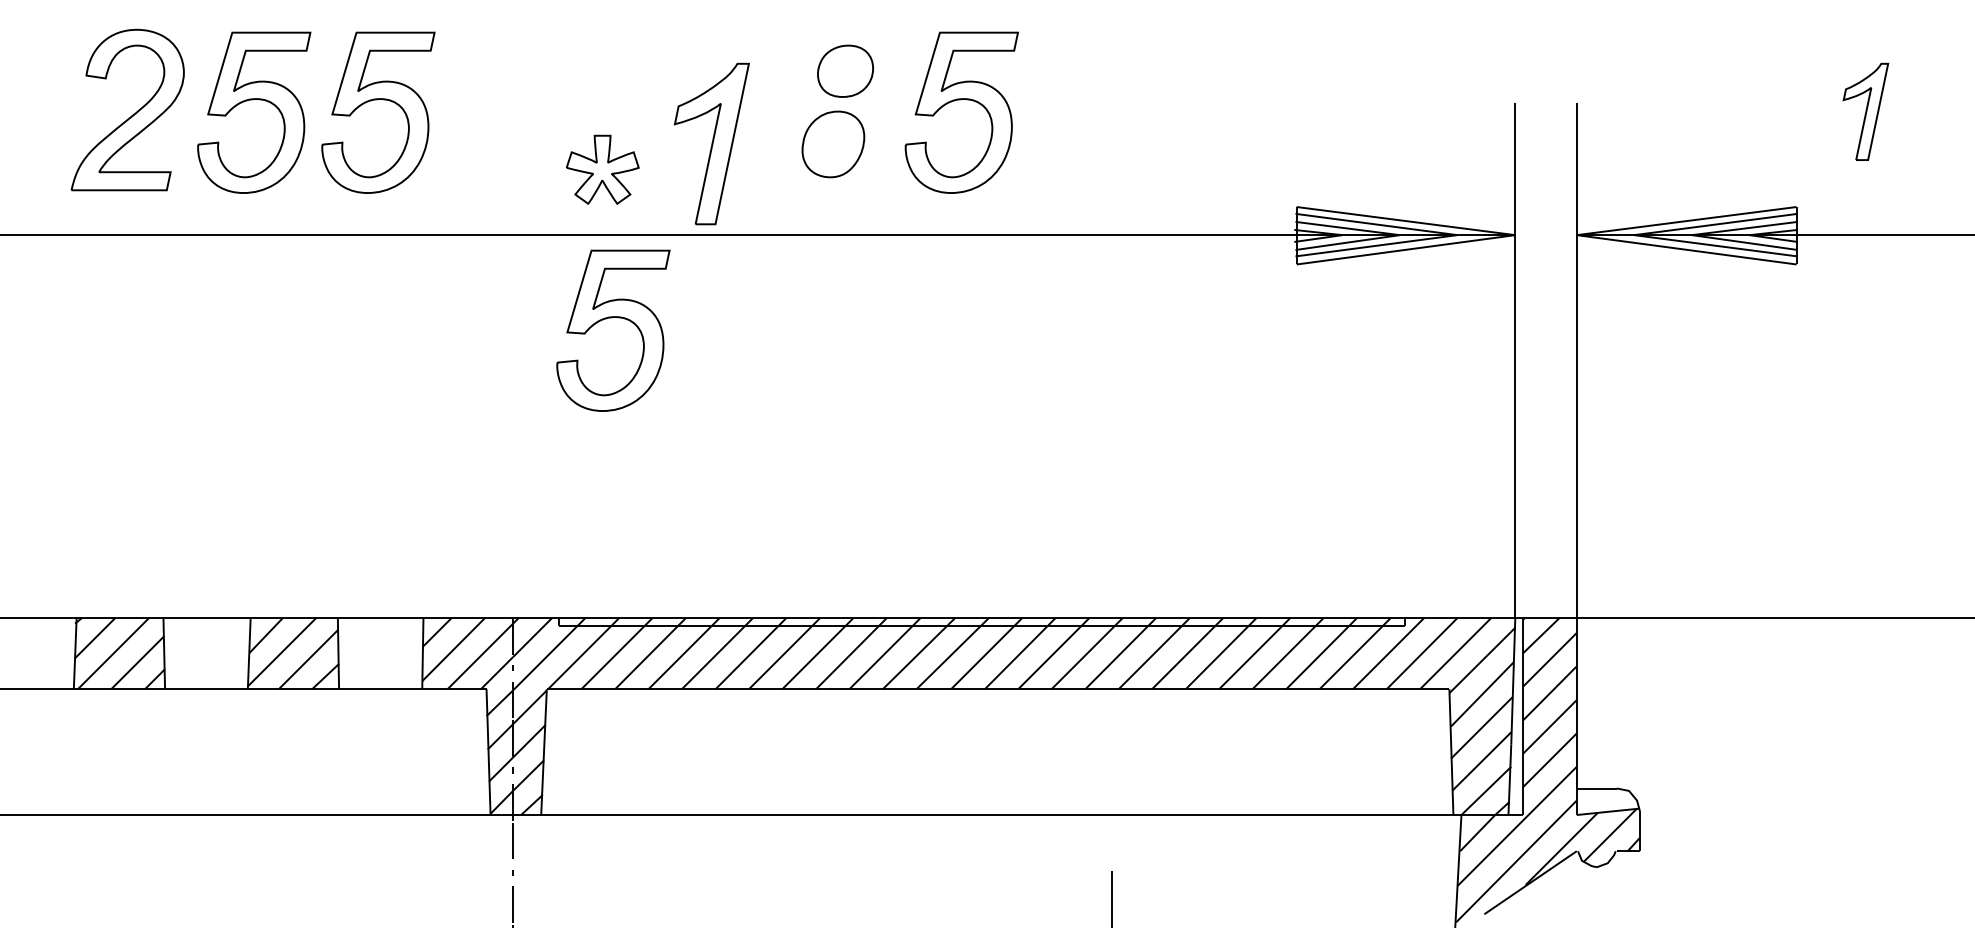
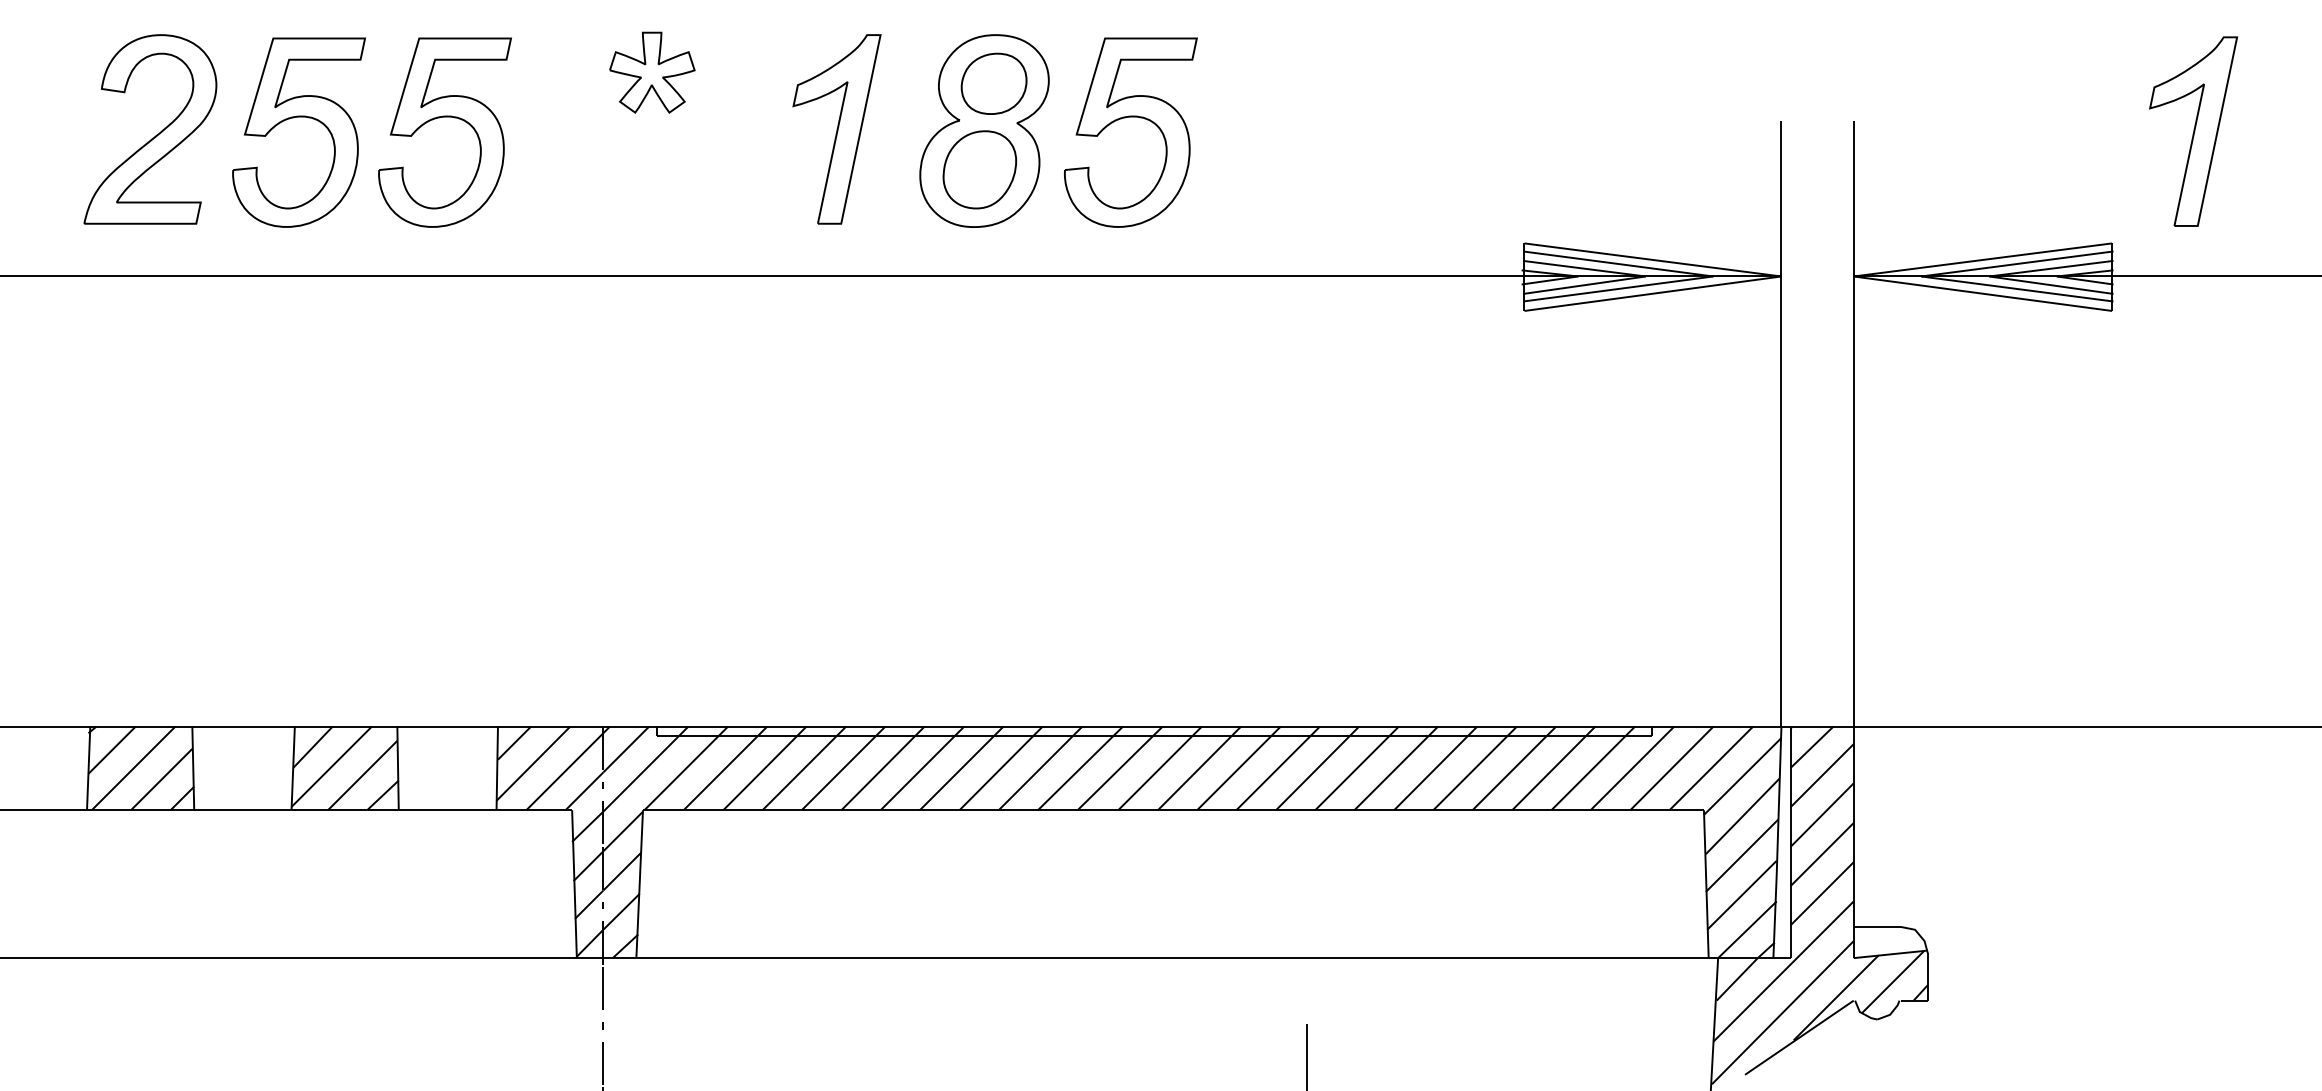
part: (836, 110) -> (983, 129), added
part: (1865, 111) -> (2193, 131), size x1.67
part: (711, 143) -> (836, 128), moved
part: (602, 169) -> (652, 72), moved
part: (612, 318) -> (720, 374), removed

